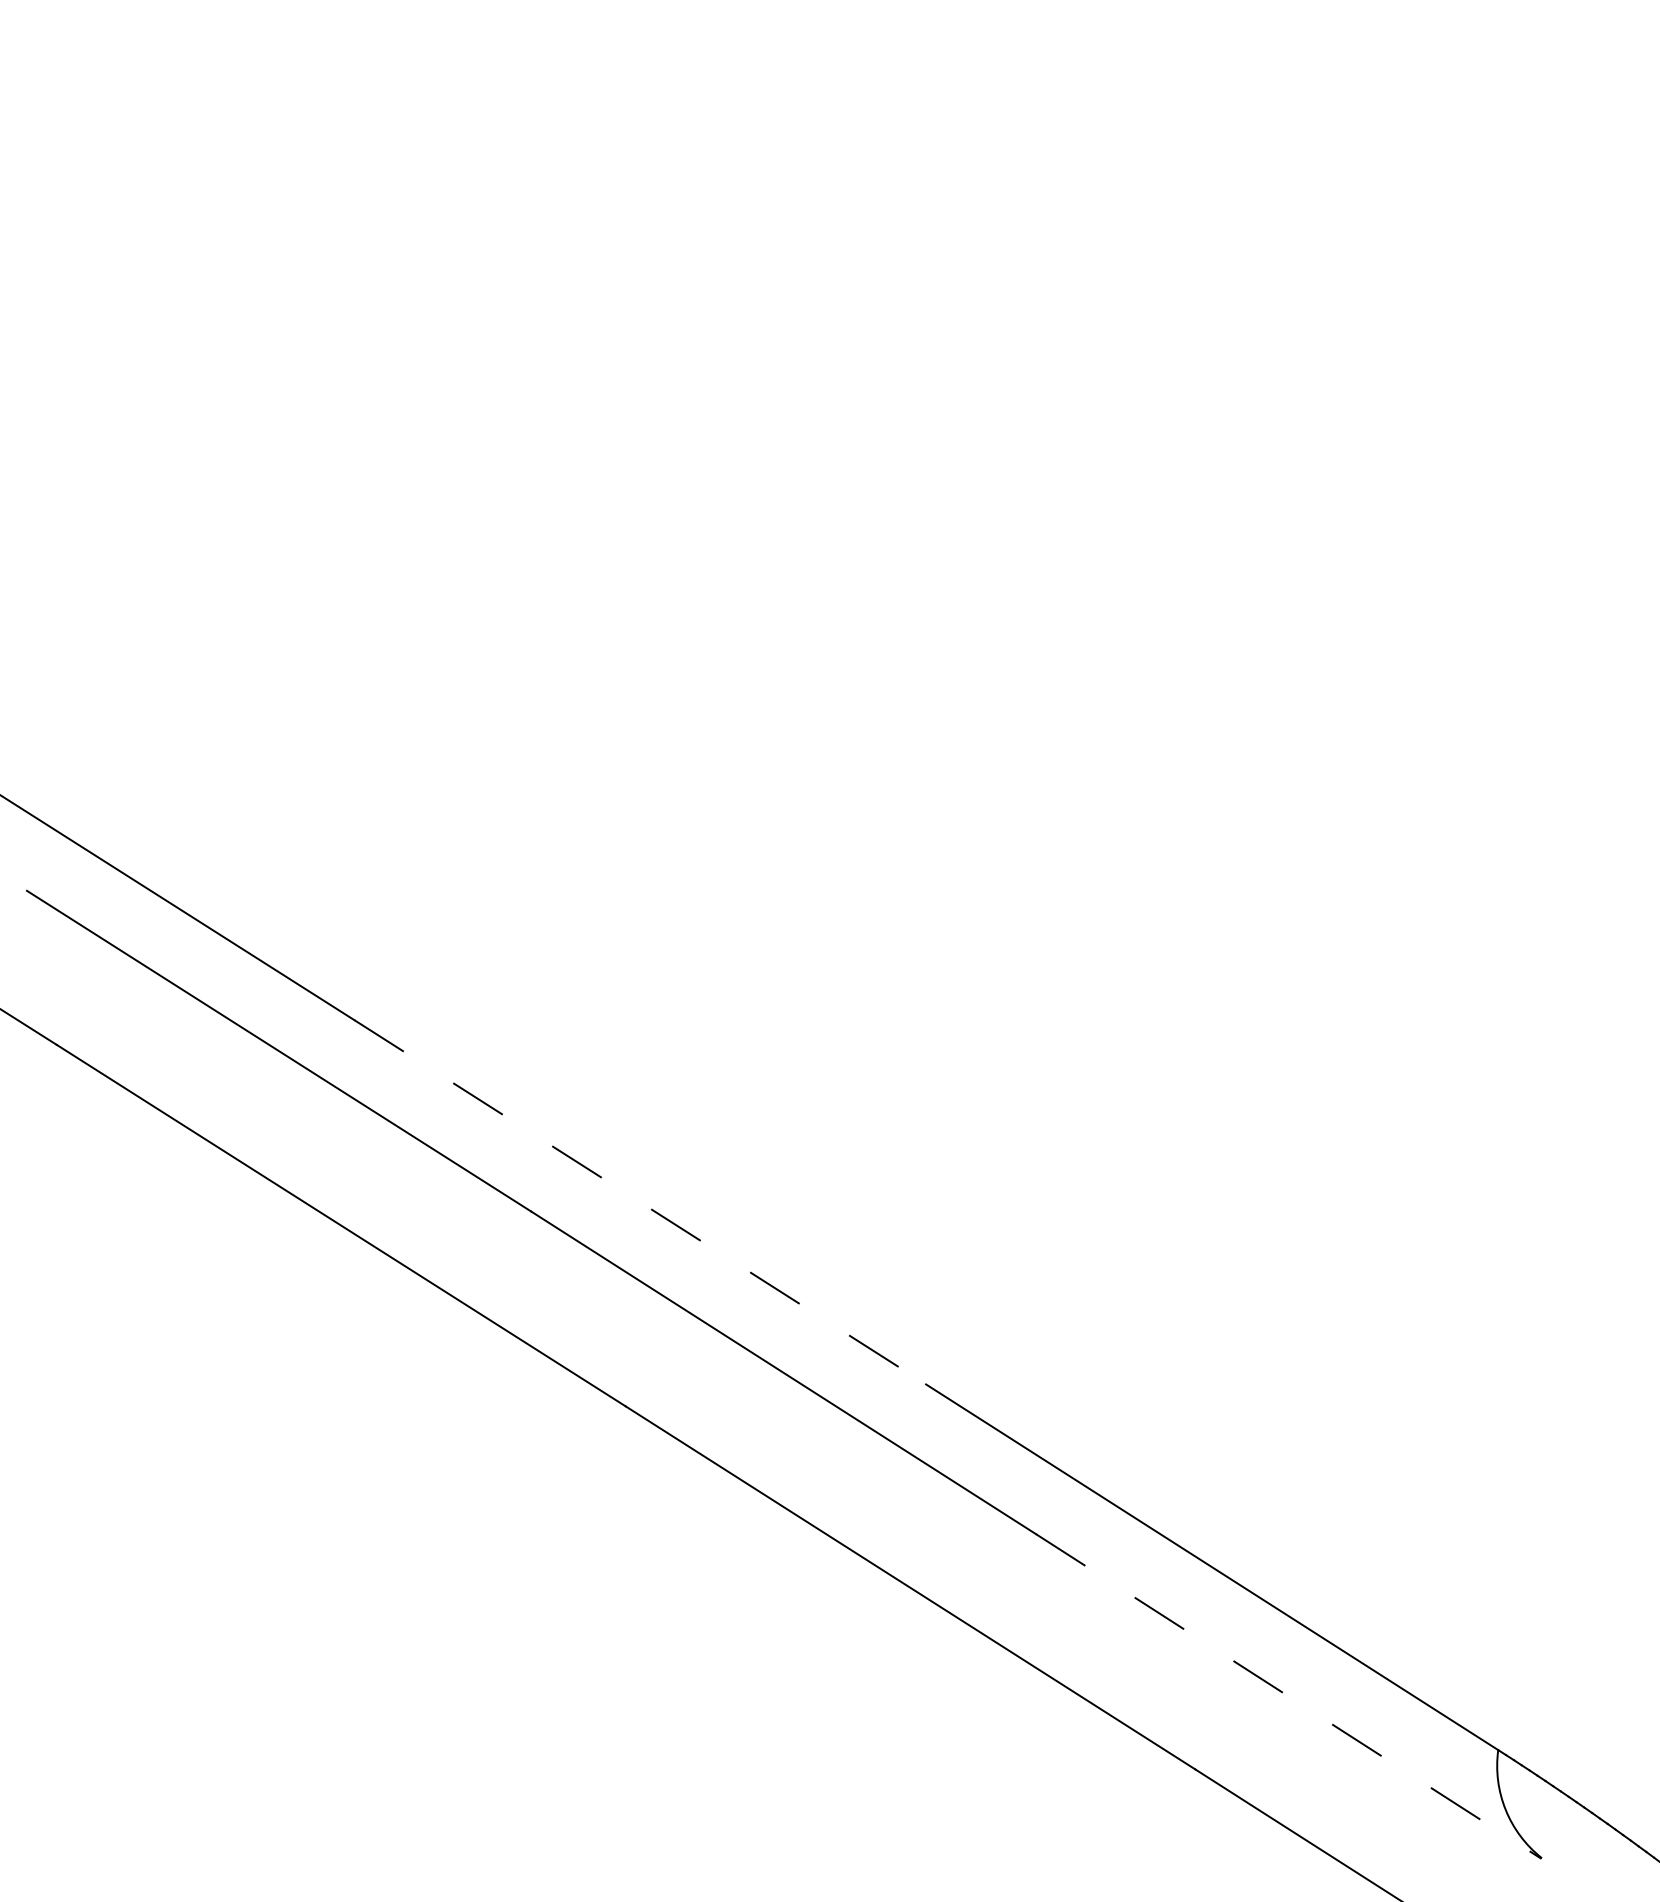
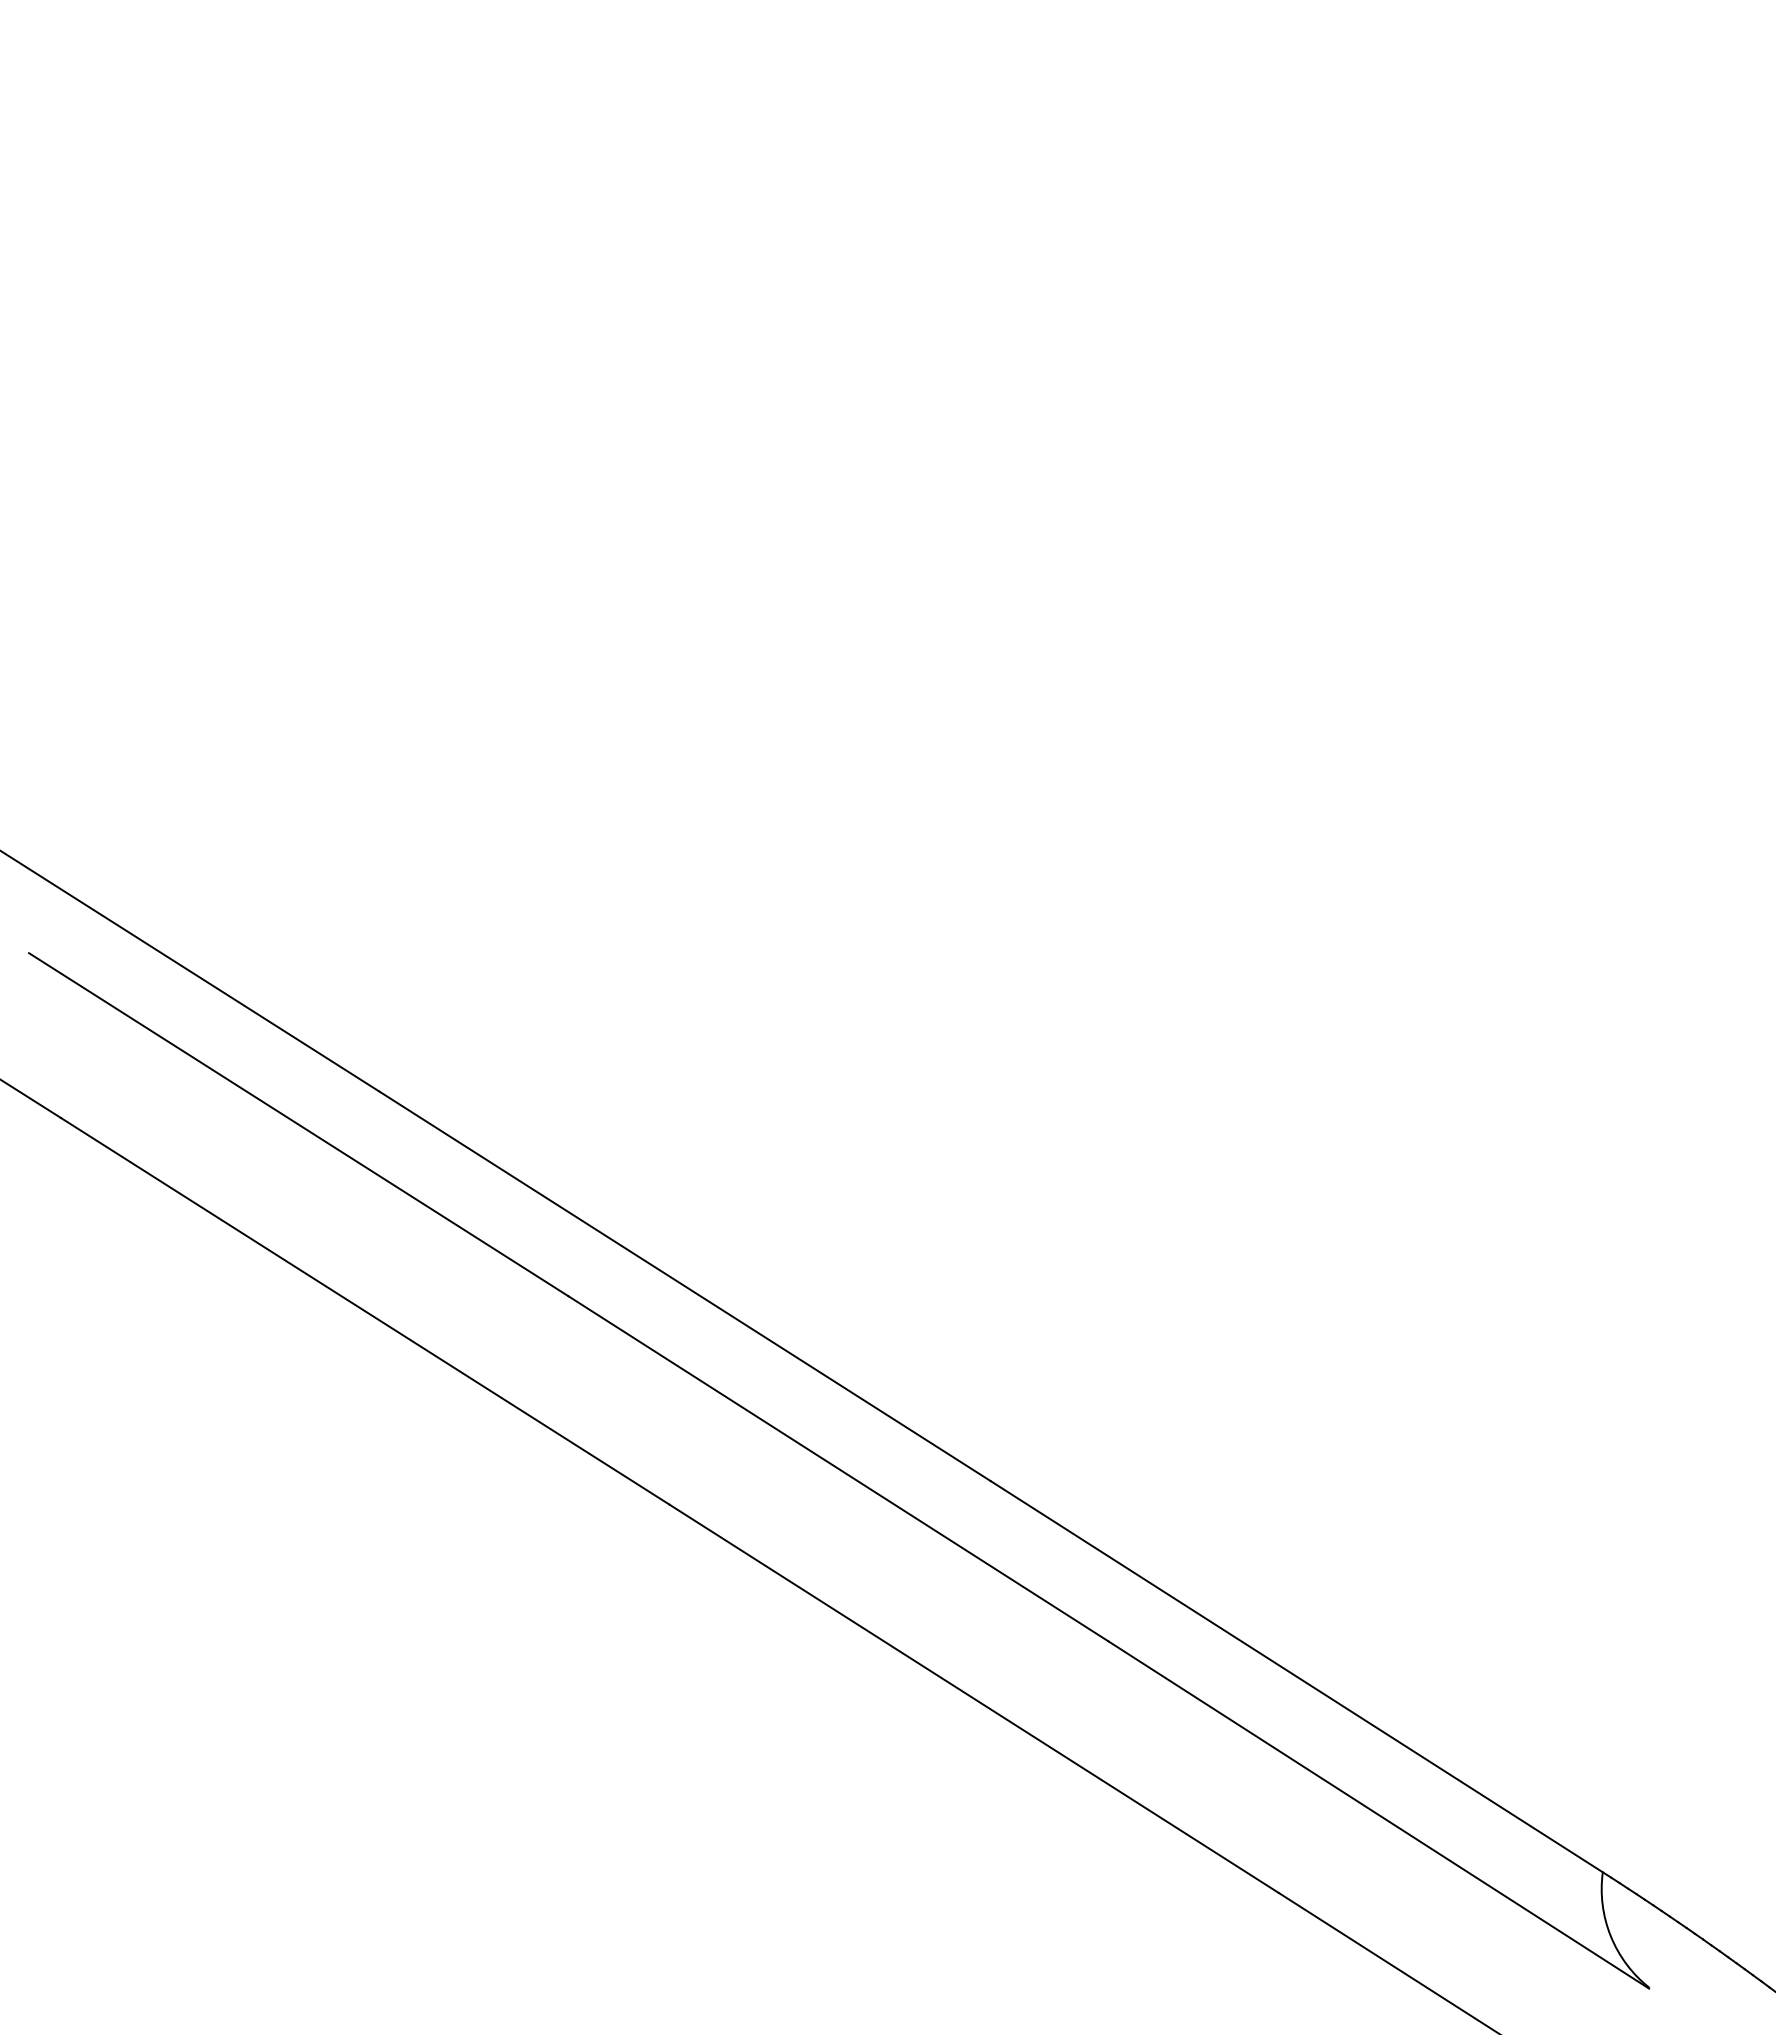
line: (640, 1202) -> (685, 1286), dashed -> solid
line: (1289, 1696) -> (1379, 1814), dashed -> solid

